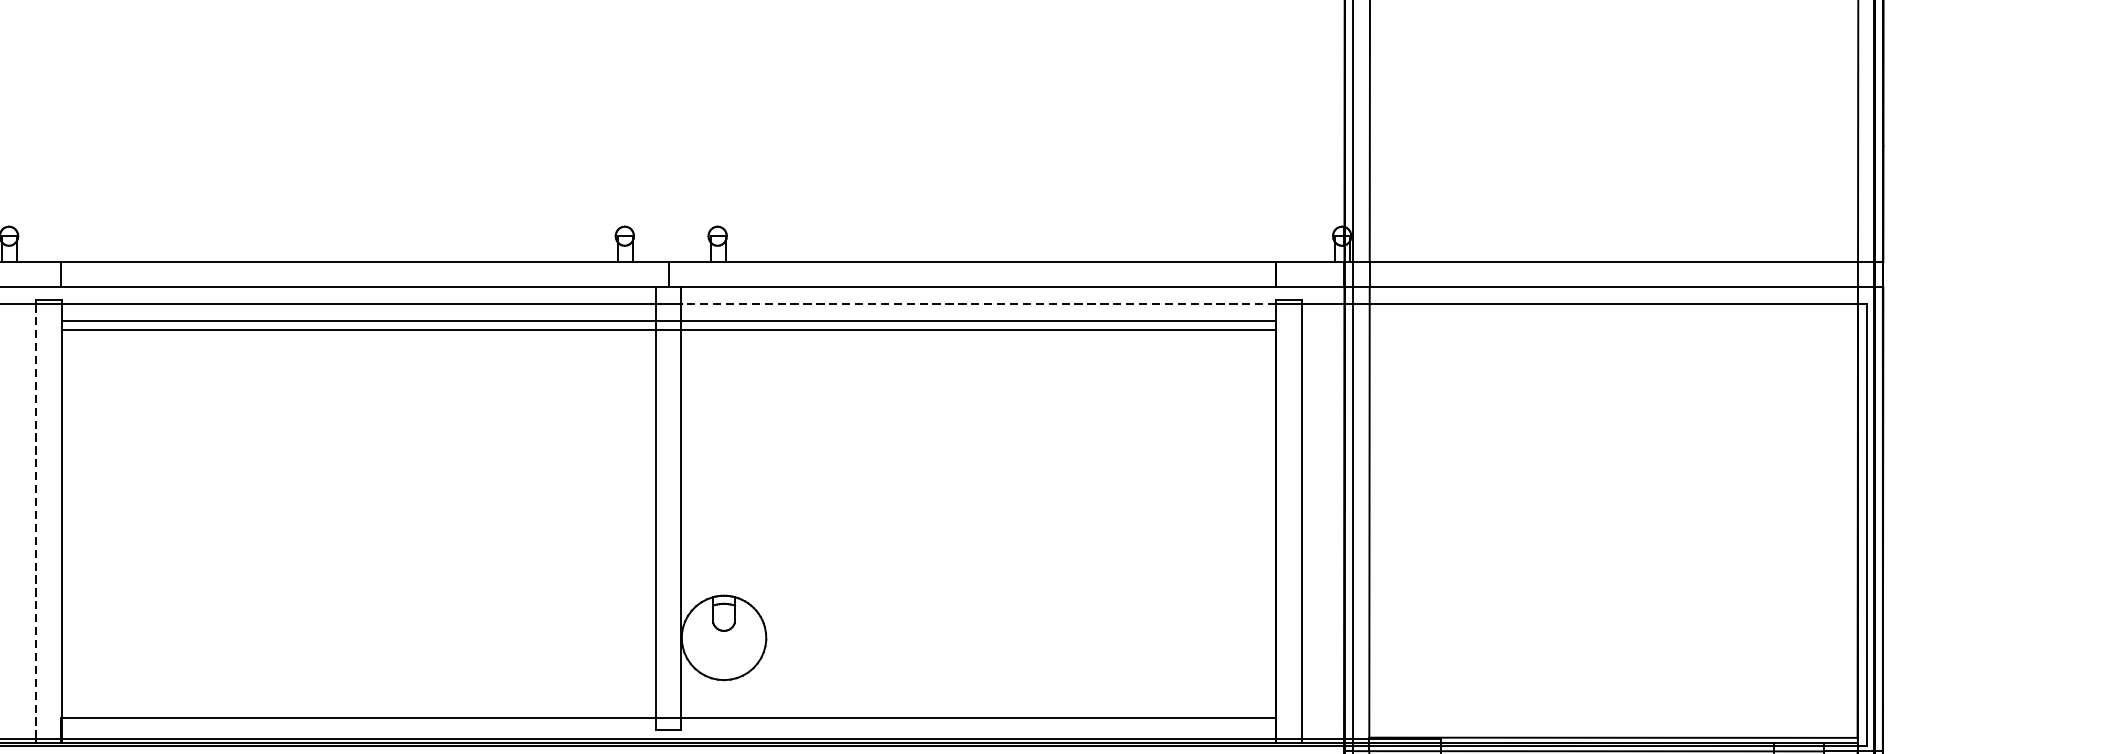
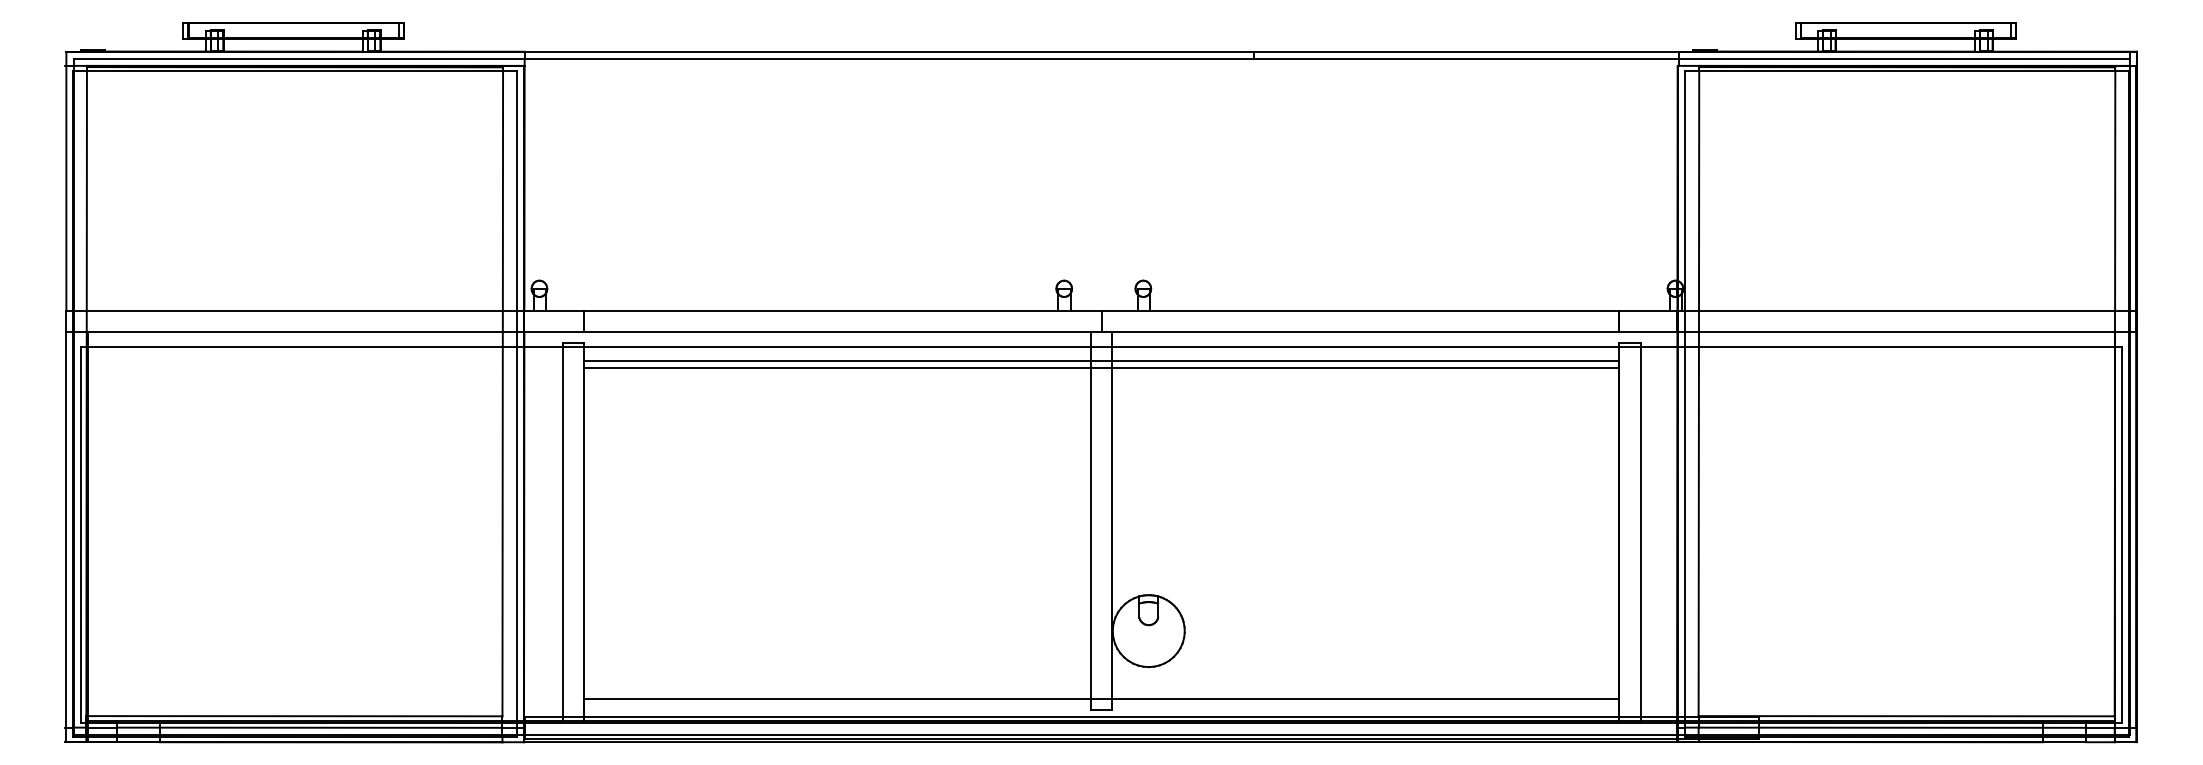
line: (978, 303) -> (1365, 346), dashed -> solid
line: (36, 522) -> (562, 532), dashed -> solid

